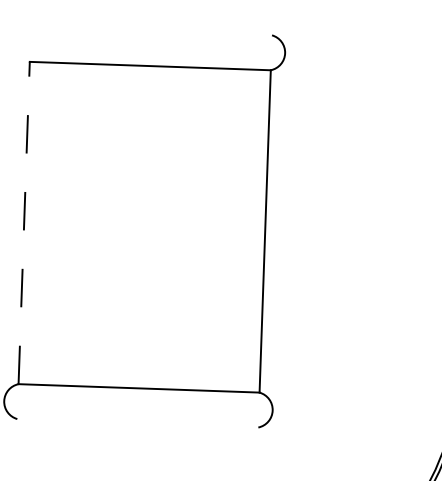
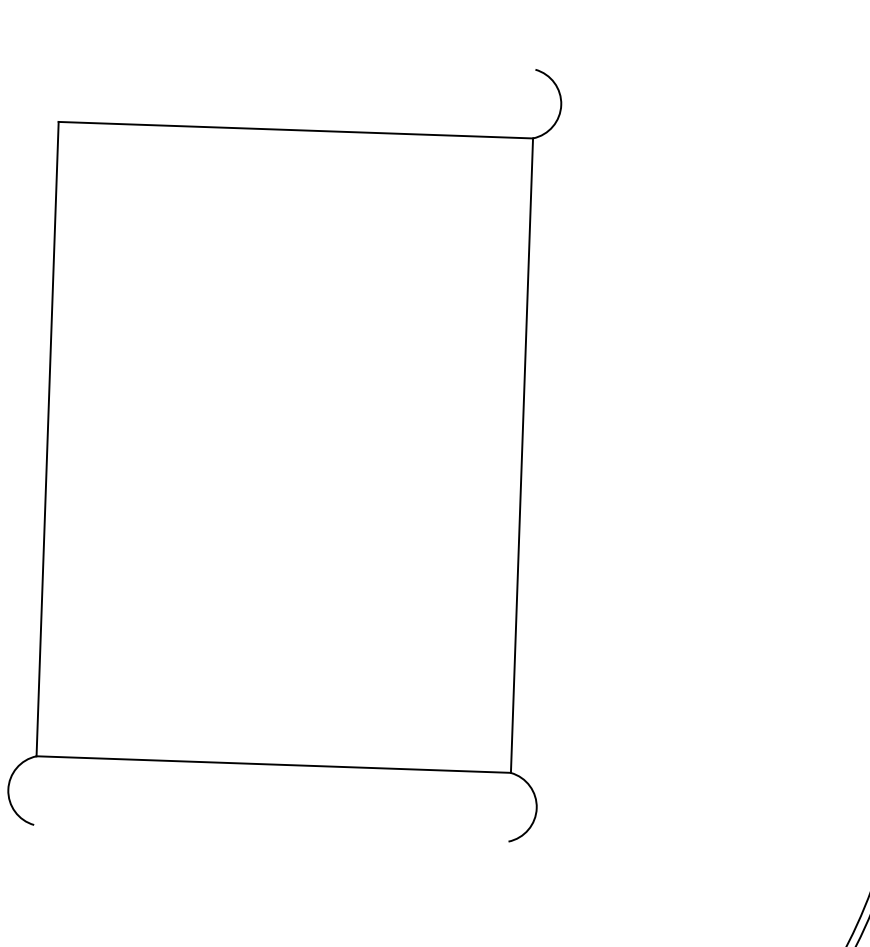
line: (24, 222) -> (48, 438), dashed -> solid

